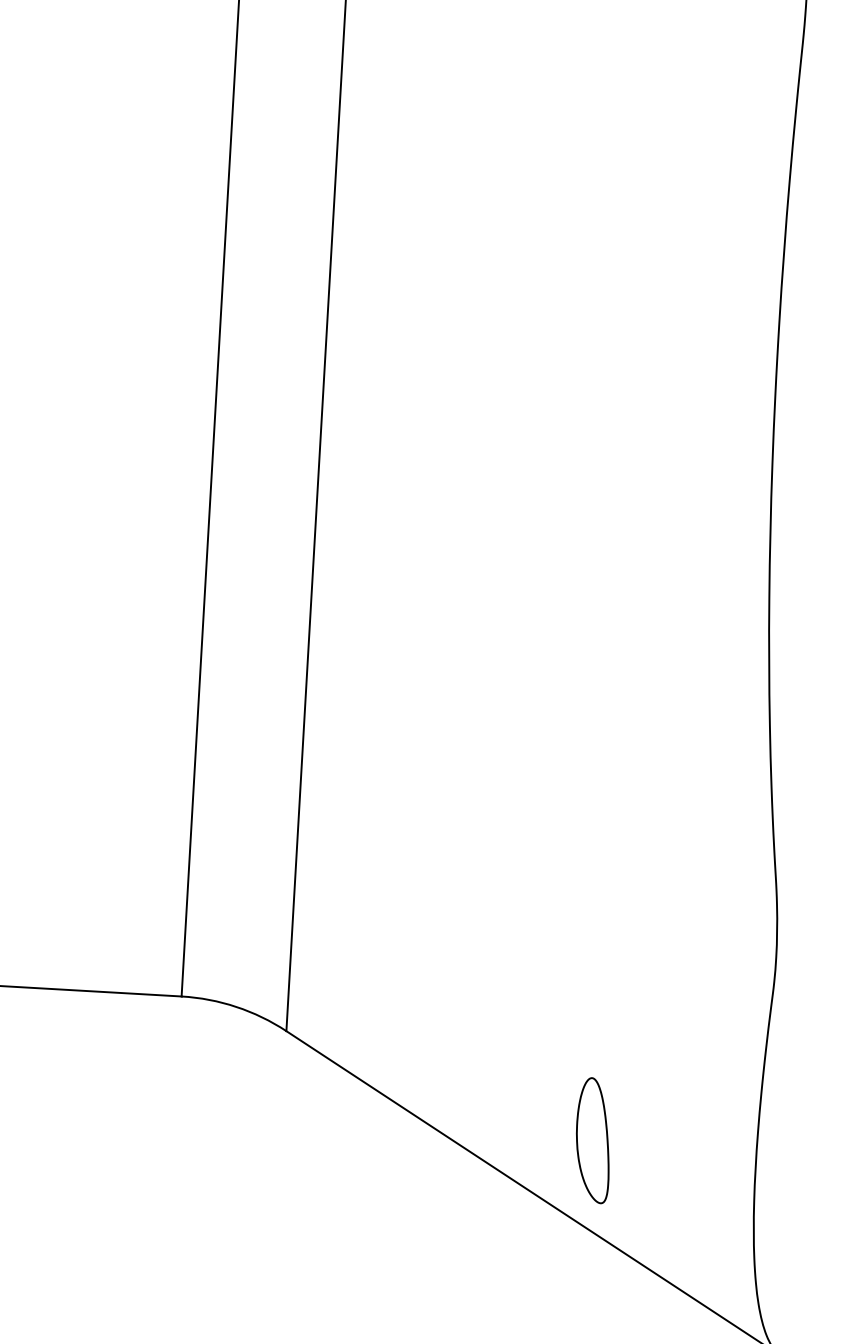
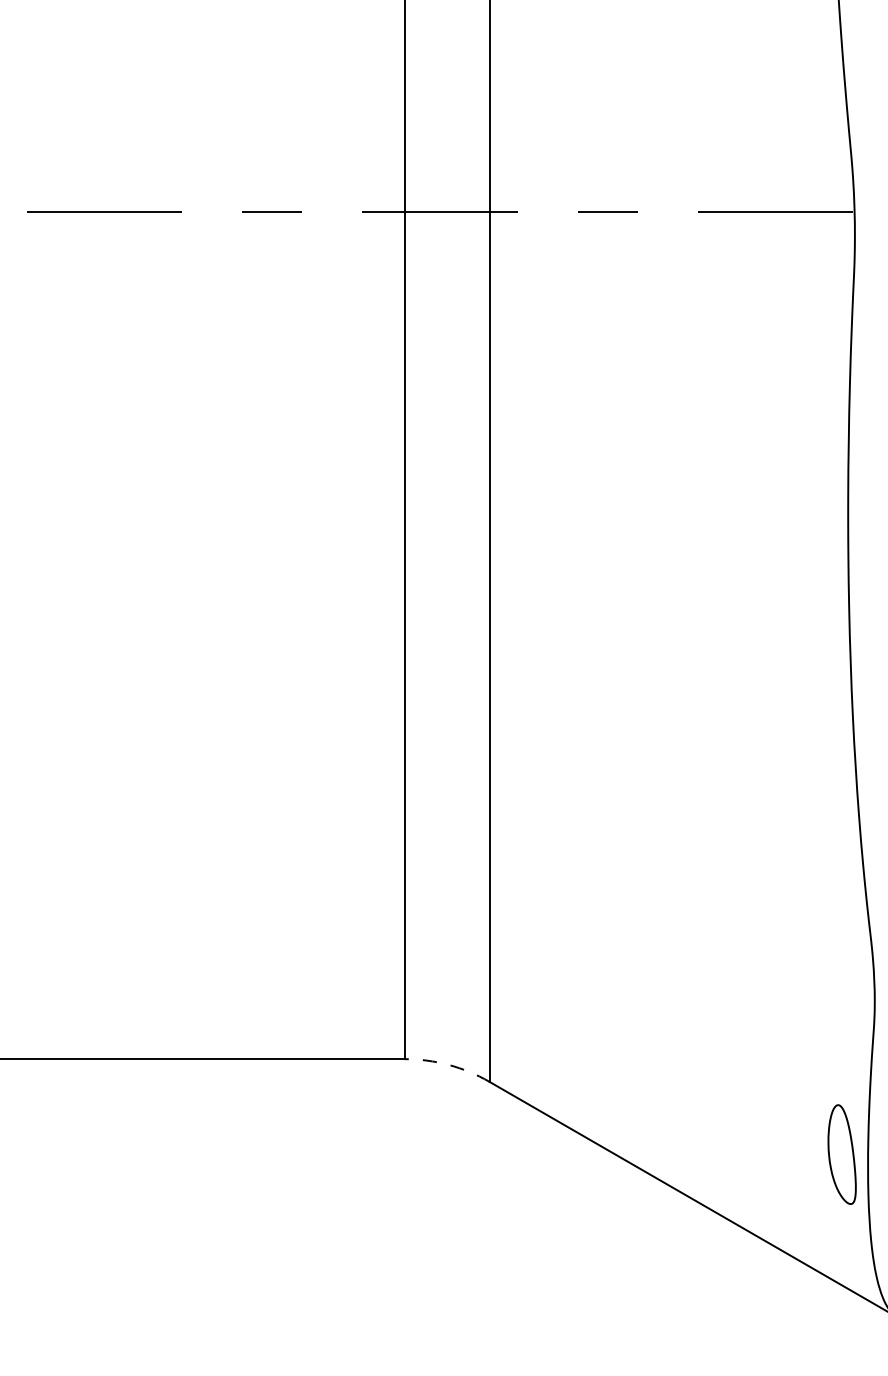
arc: (236, 1006) -> (448, 1064), solid -> dashed
part: (592, 1140) -> (841, 1154), moved

